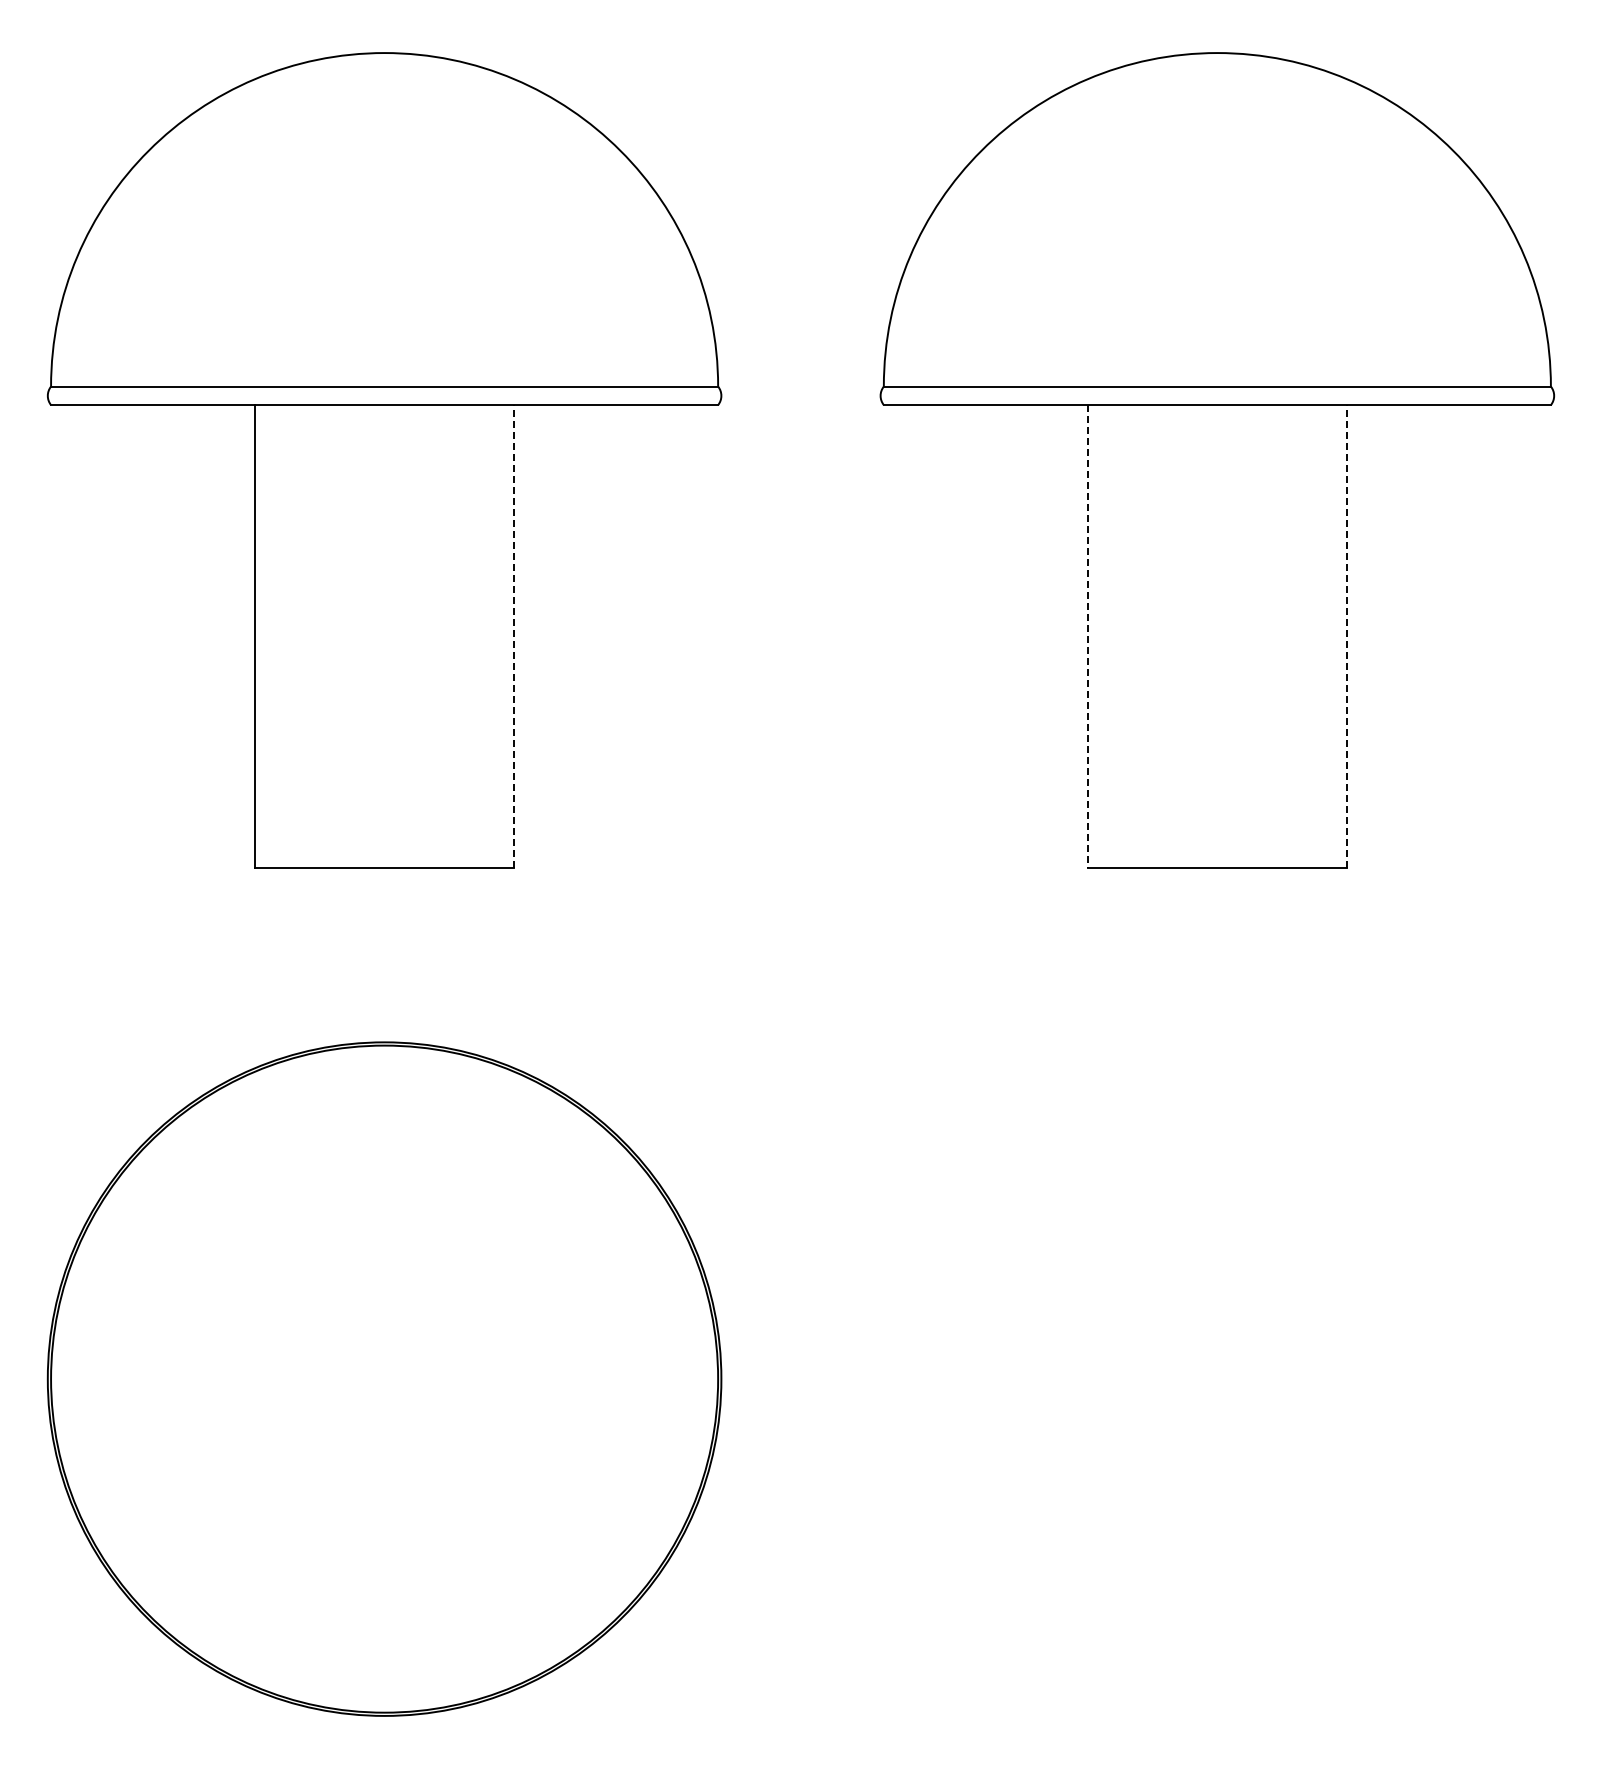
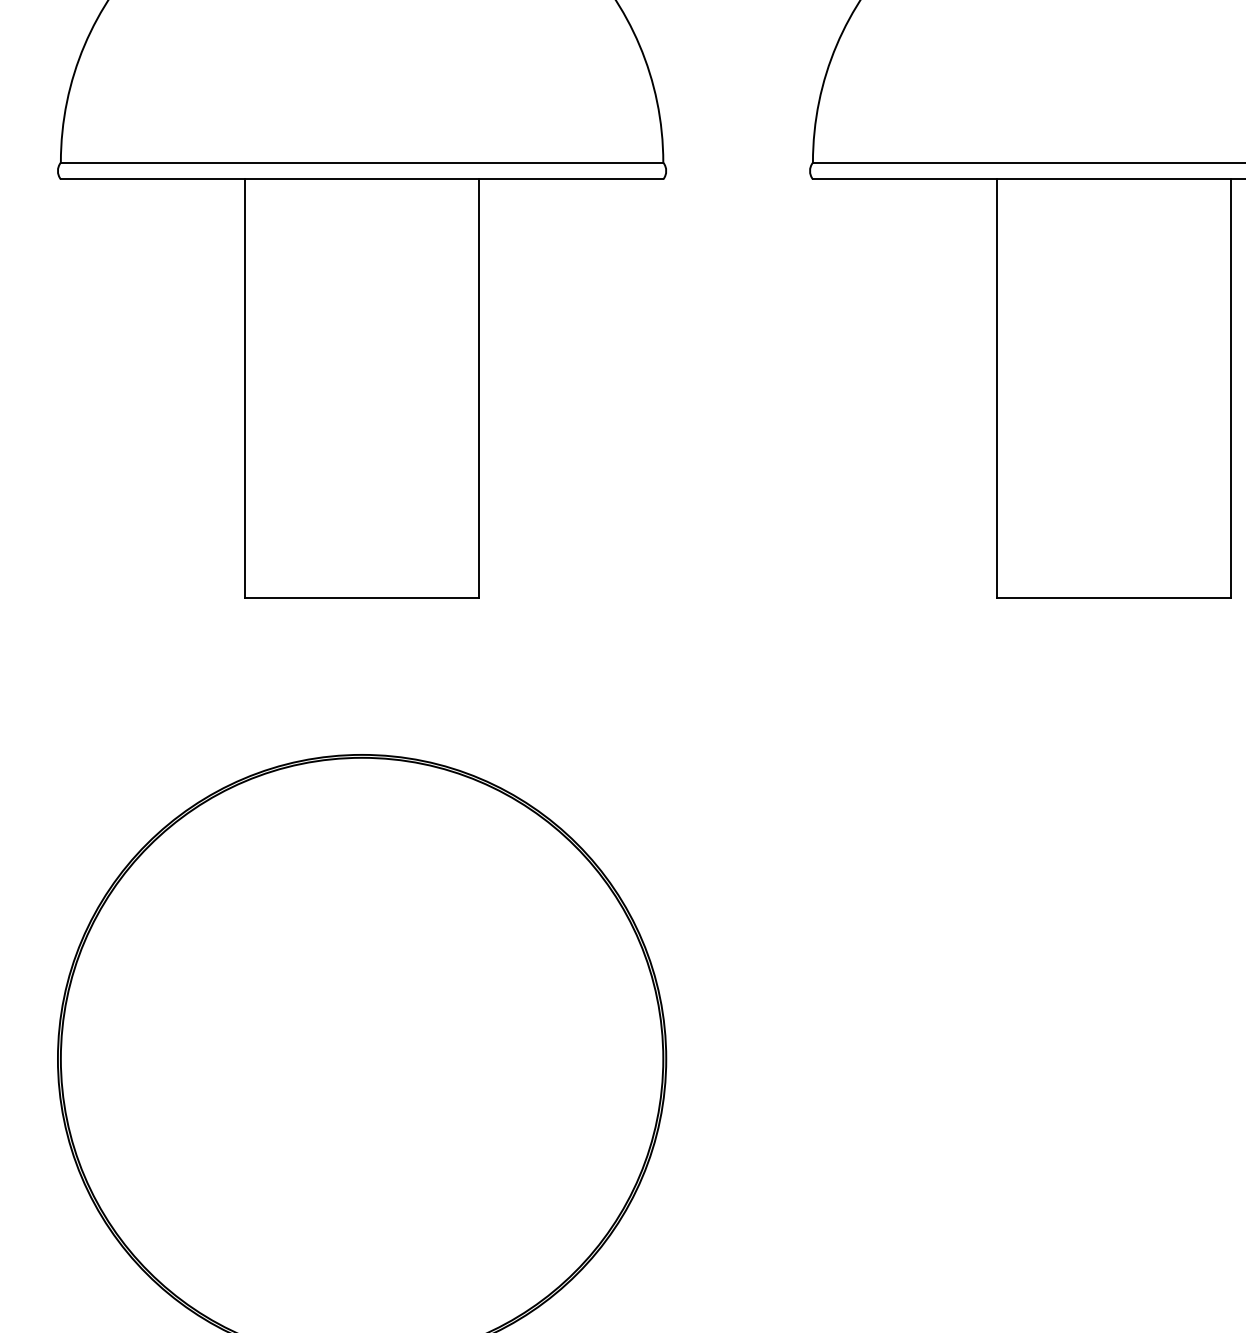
line: (514, 636) -> (479, 388), dashed -> solid
line: (1087, 636) -> (996, 388), dashed -> solid
line: (1347, 636) -> (1231, 388), dashed -> solid

